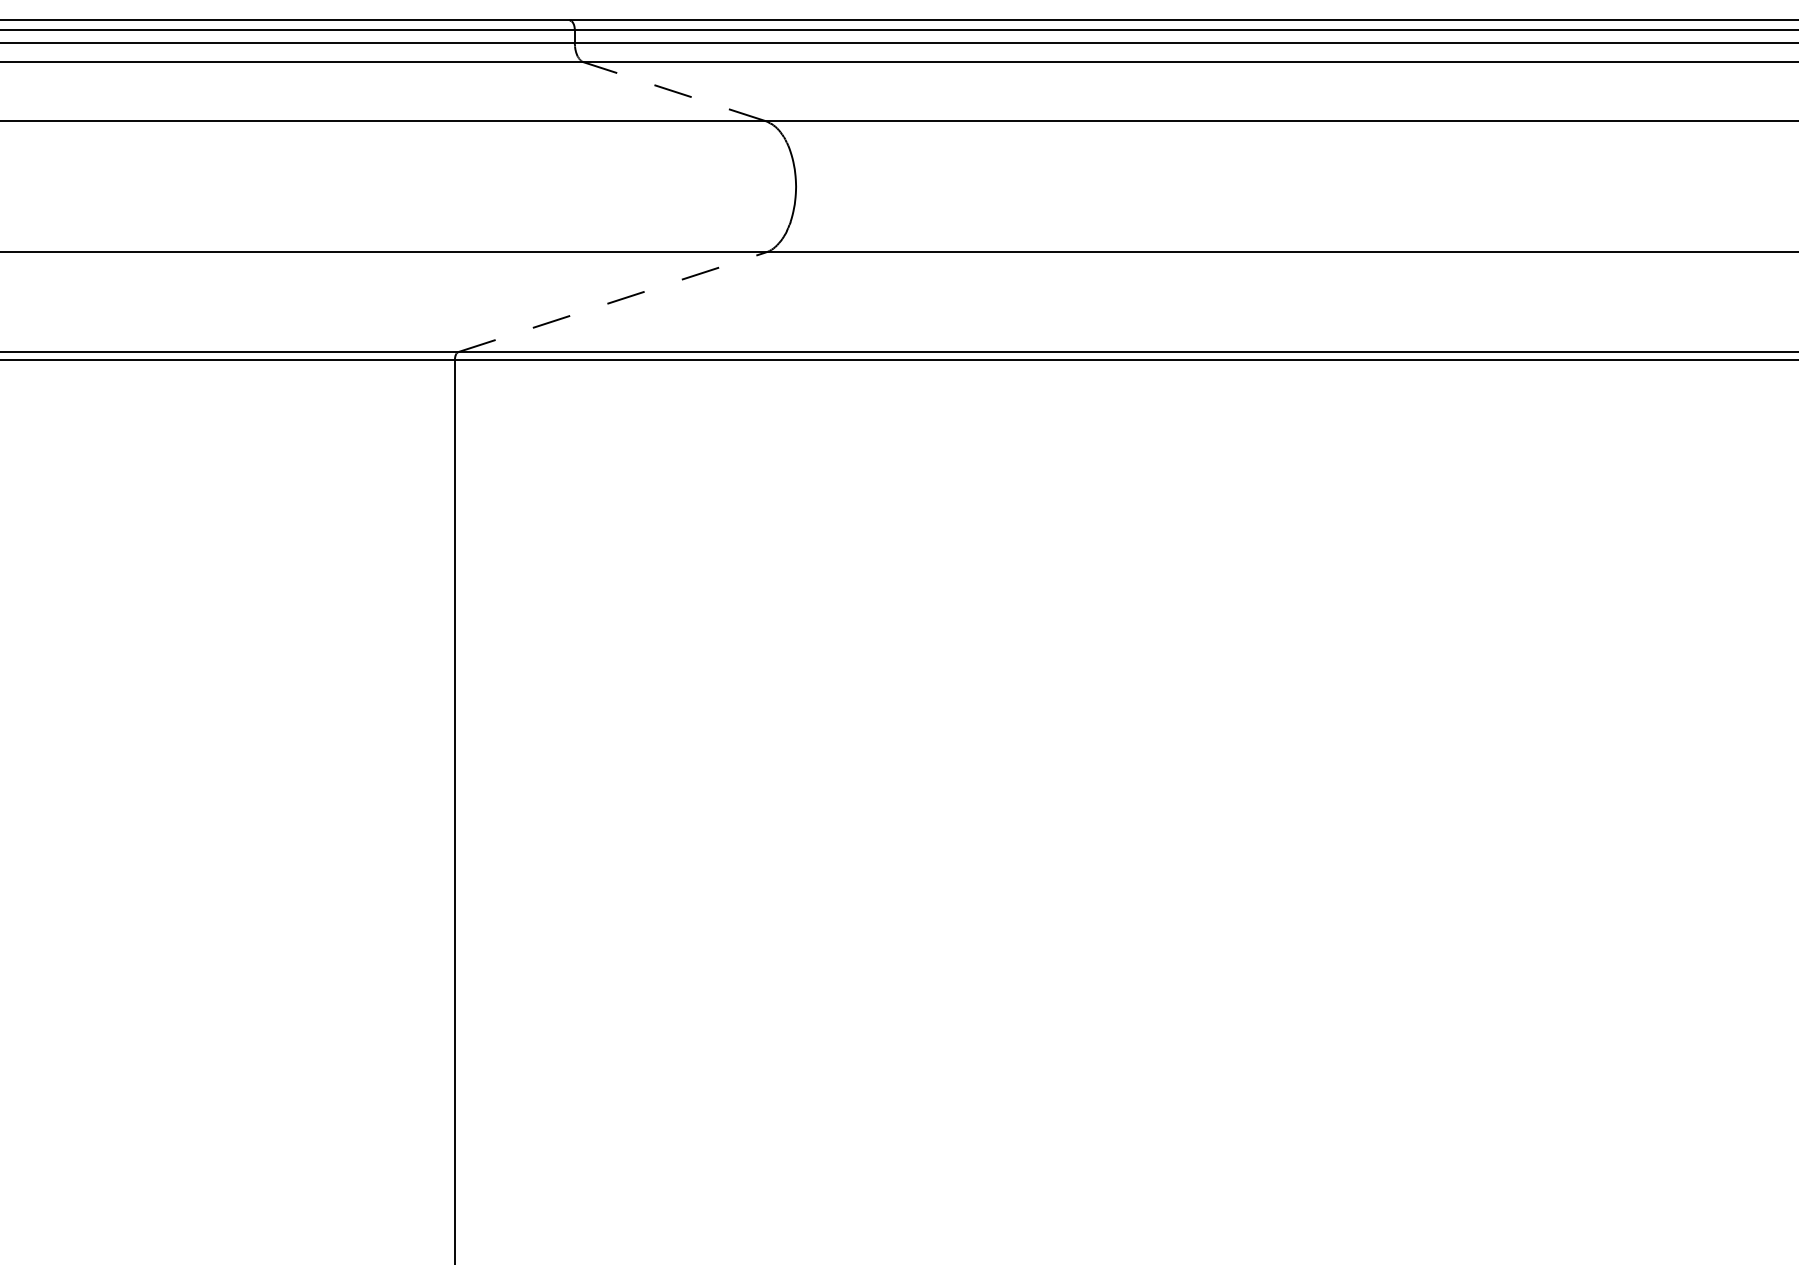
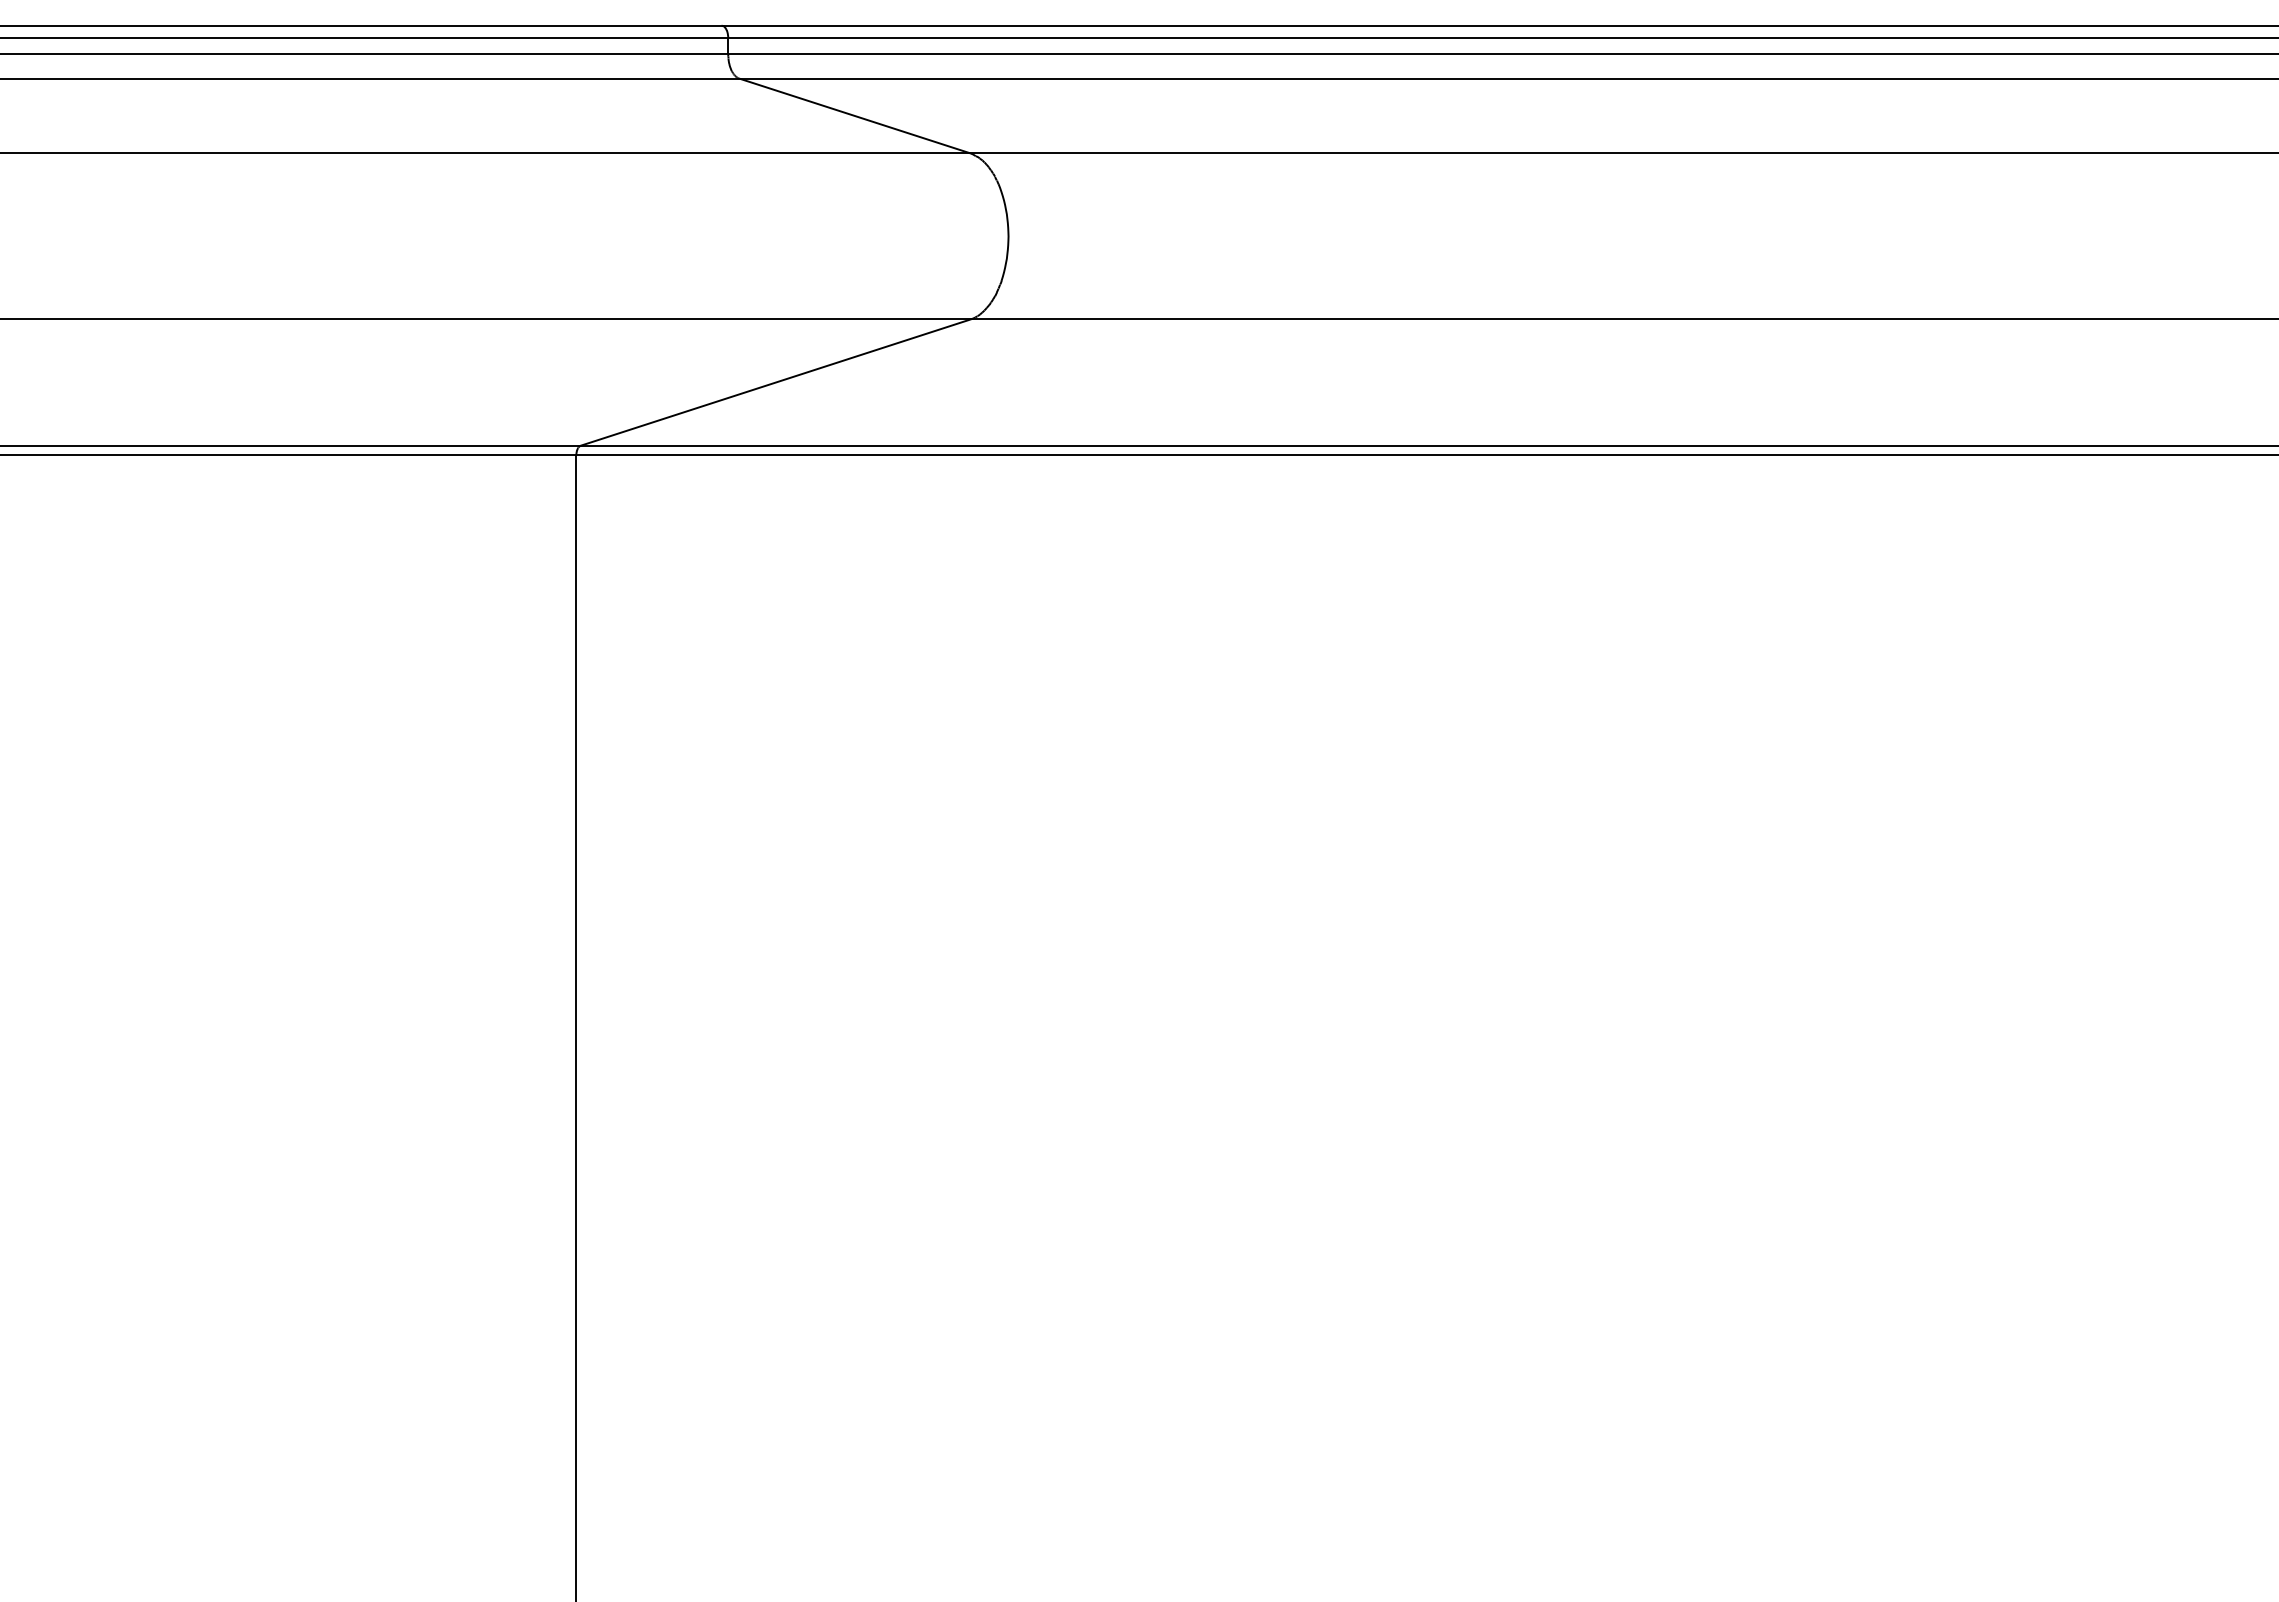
line: (675, 92) -> (855, 116), dashed -> solid
line: (612, 302) -> (775, 382), dashed -> solid

